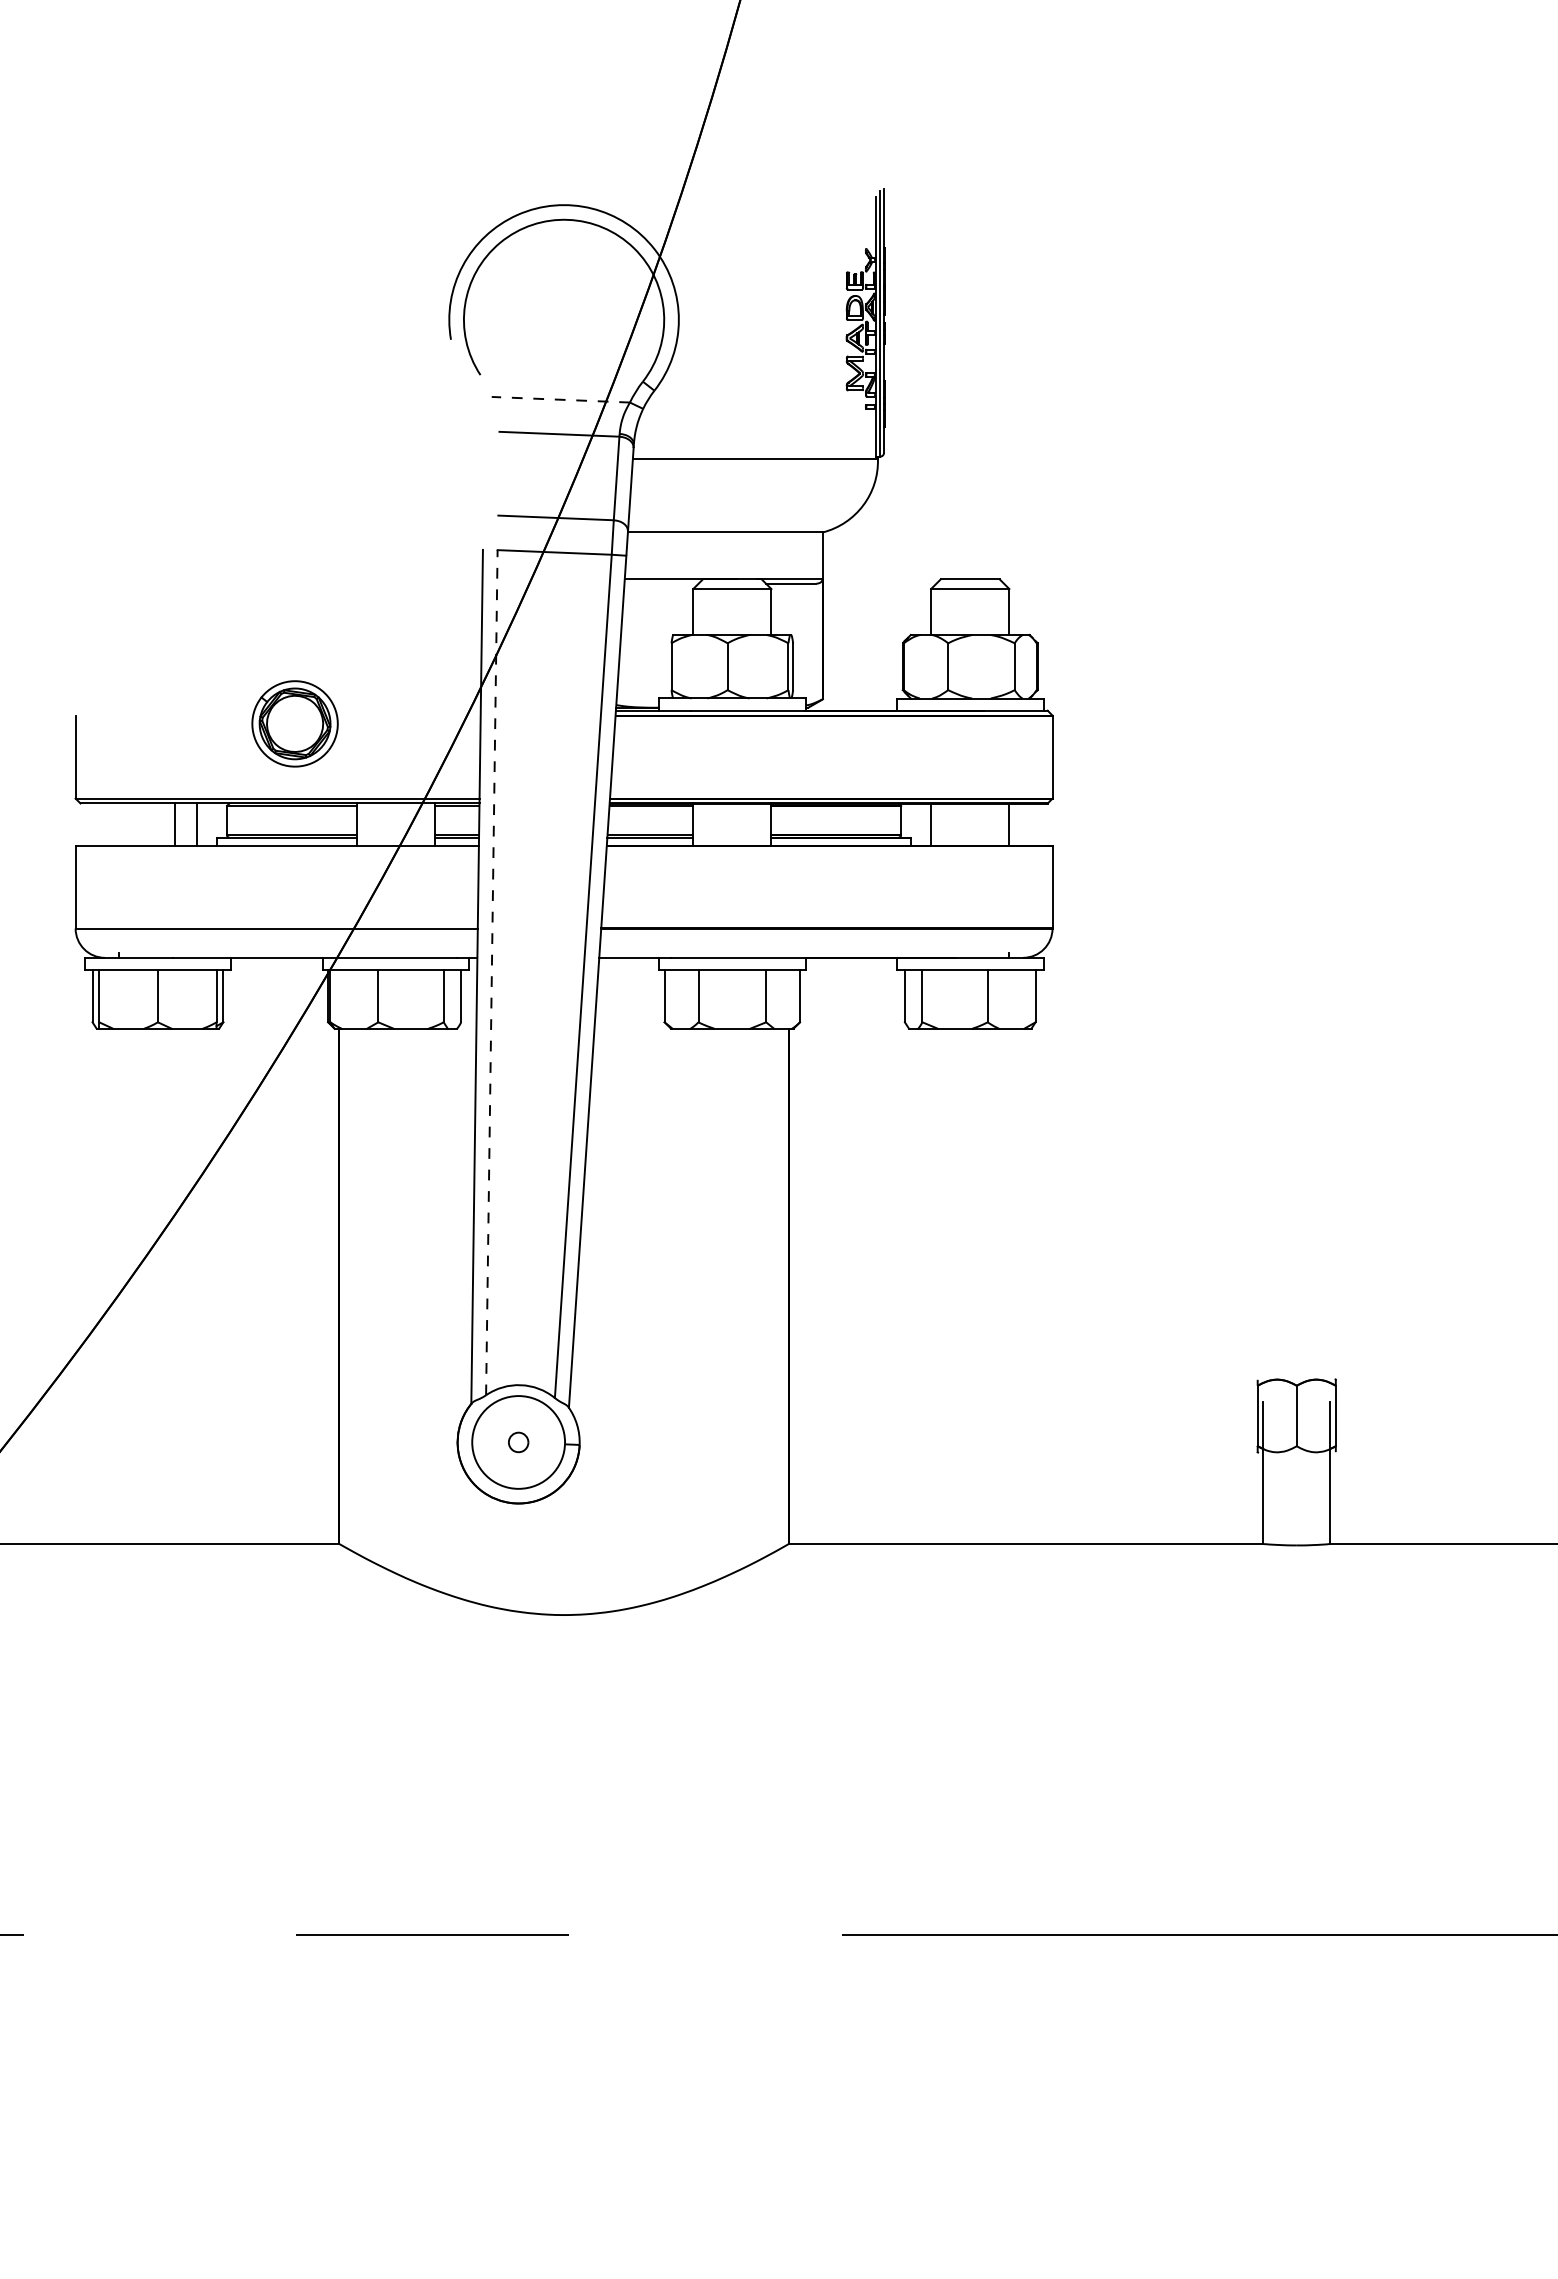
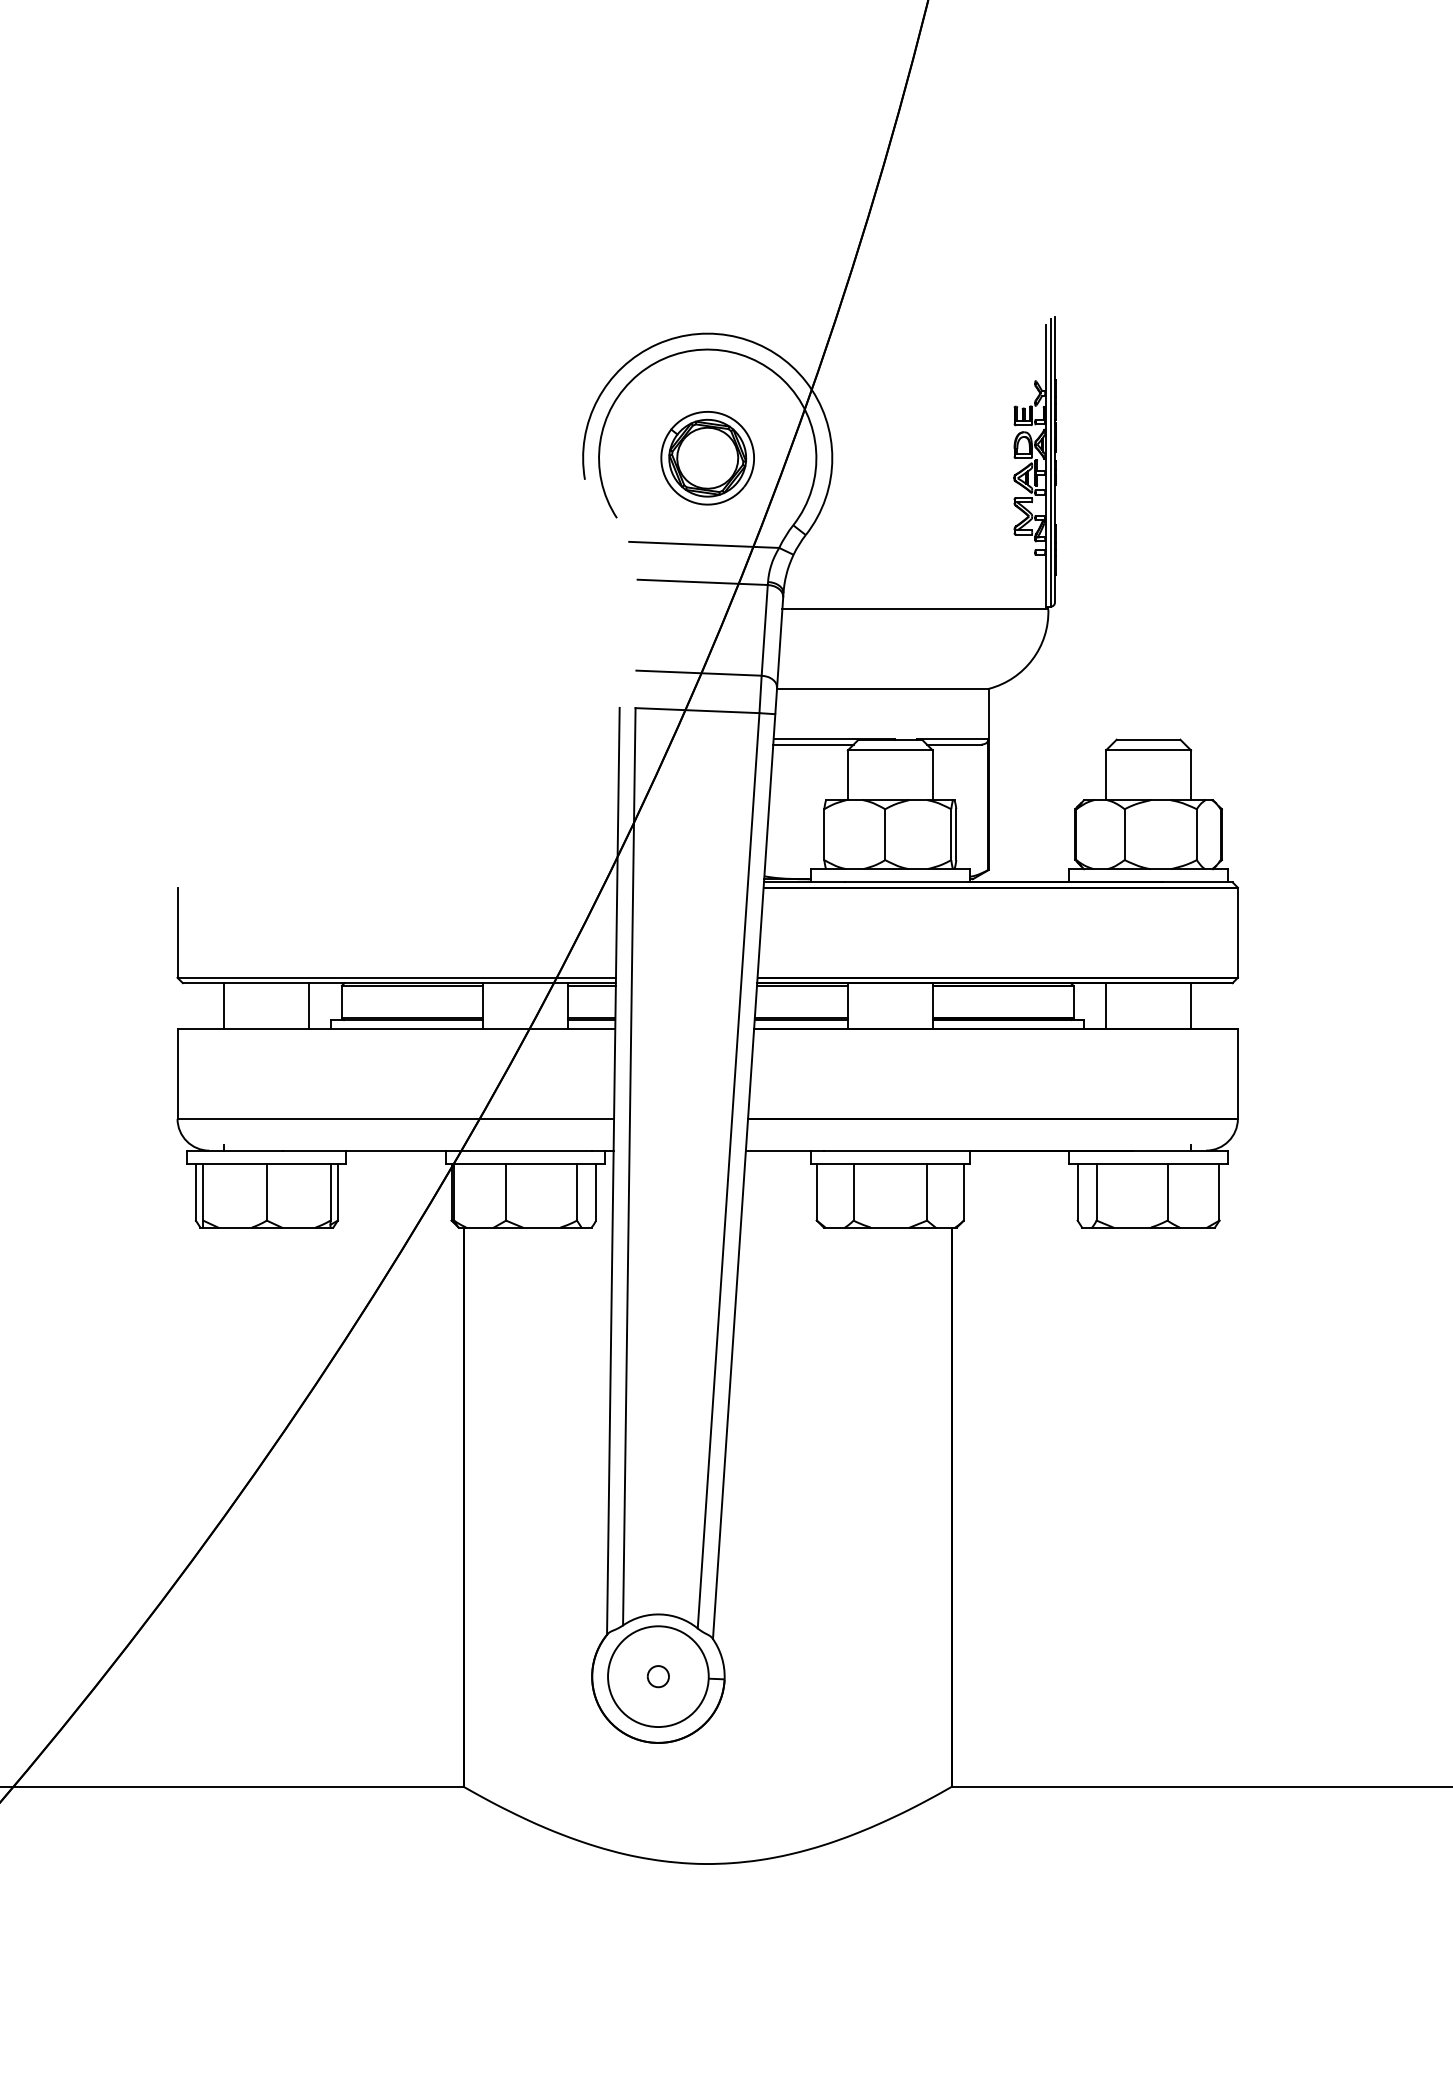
line: (560, 399) -> (703, 544), dashed -> solid
line: (661, 583) -> (813, 744), added
part: (294, 723) -> (707, 457), moved
line: (174, 824) -> (224, 1005), moved
line: (491, 972) -> (628, 1166), dashed -> solid

